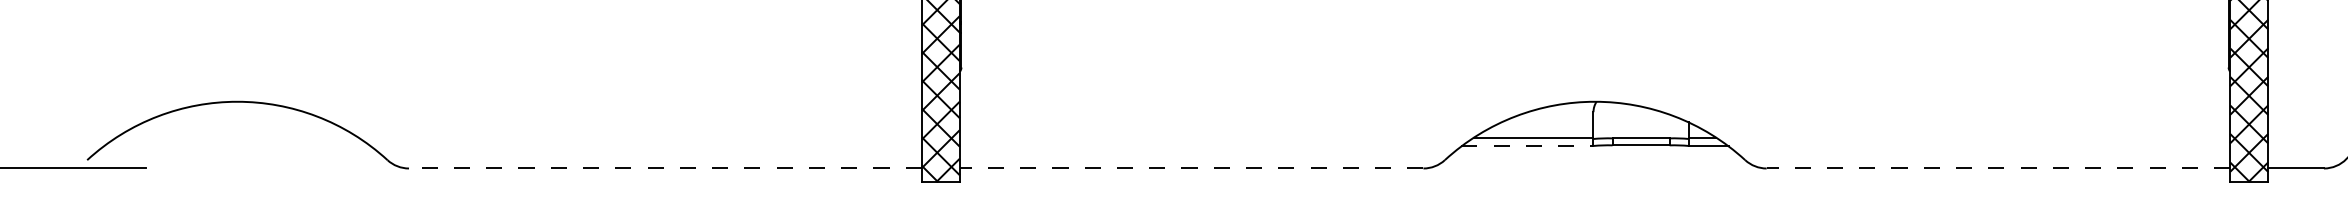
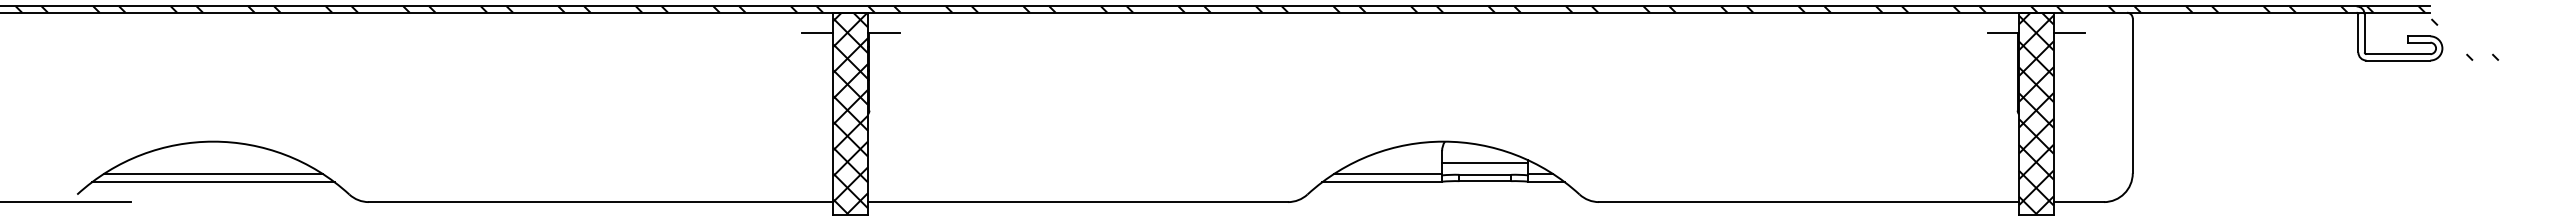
line: (1641, 125) -> (1485, 163), added
line: (237, 138) -> (213, 174), added
line: (237, 146) -> (213, 182), added
line: (1527, 146) -> (1382, 182), dashed -> solid
line: (664, 168) -> (600, 202), dashed -> solid
line: (1191, 168) -> (1077, 202), dashed -> solid
line: (1997, 168) -> (1808, 202), dashed -> solid

